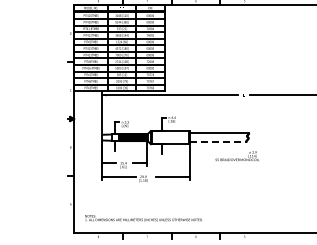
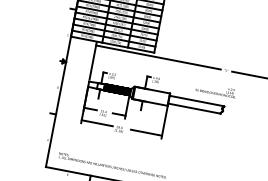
line: (218, 141) -> (194, 108), dashed -> solid
text: (236, 156) -> (215, 90), moved

